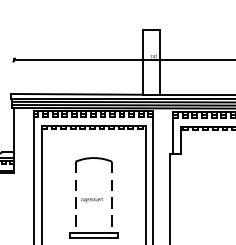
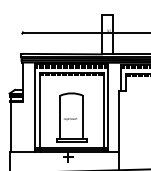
line: (75, 197) -> (60, 117), dashed -> solid
line: (111, 197) -> (82, 117), dashed -> solid

